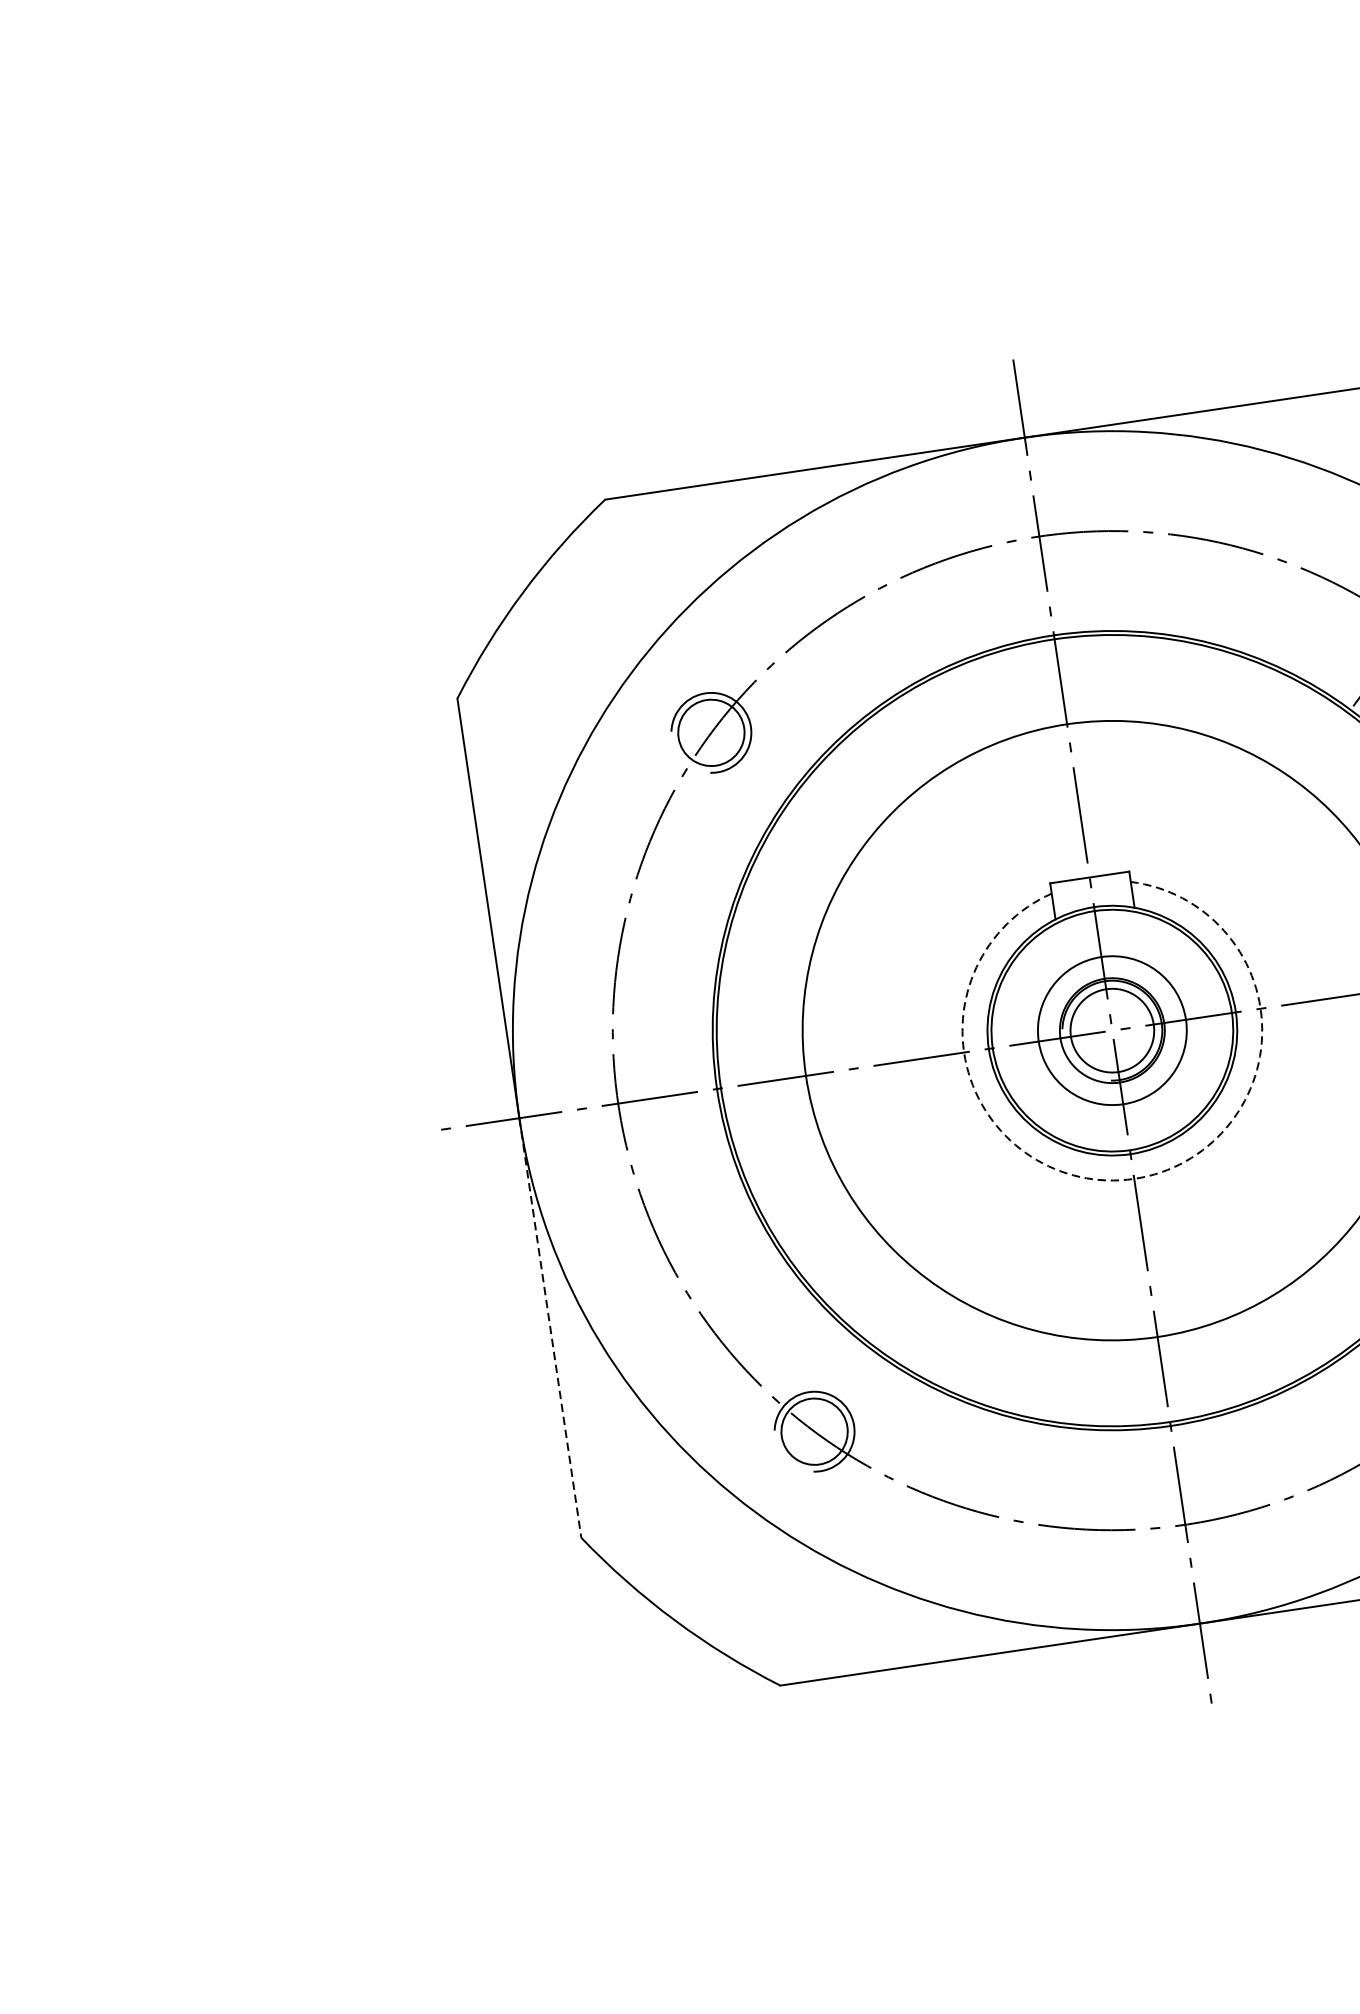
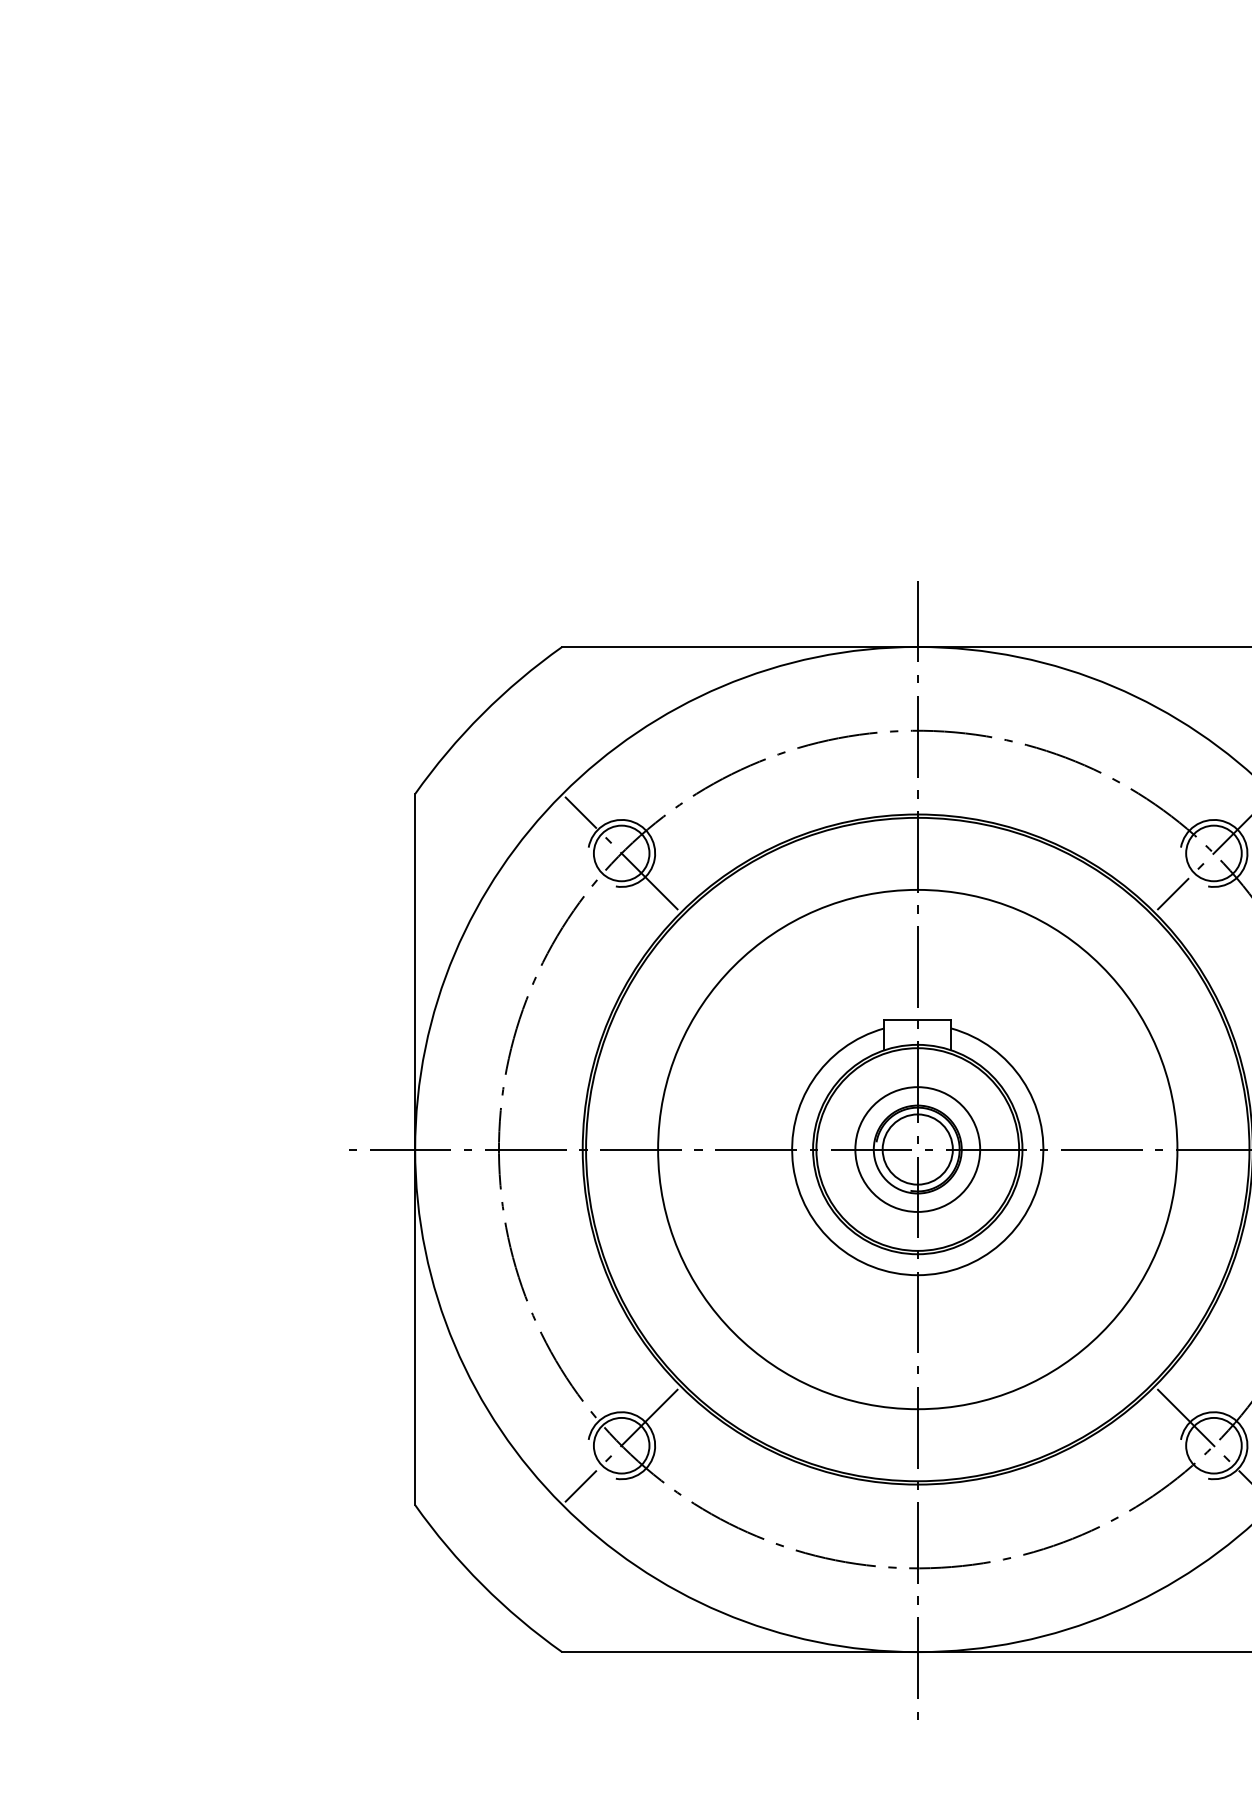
line: (711, 732) -> (621, 853), added
arc: (1133, 1179) -> (917, 1275), dashed -> solid
line: (550, 1328) -> (415, 1327), dashed -> solid
line: (814, 1431) -> (621, 1445), added

